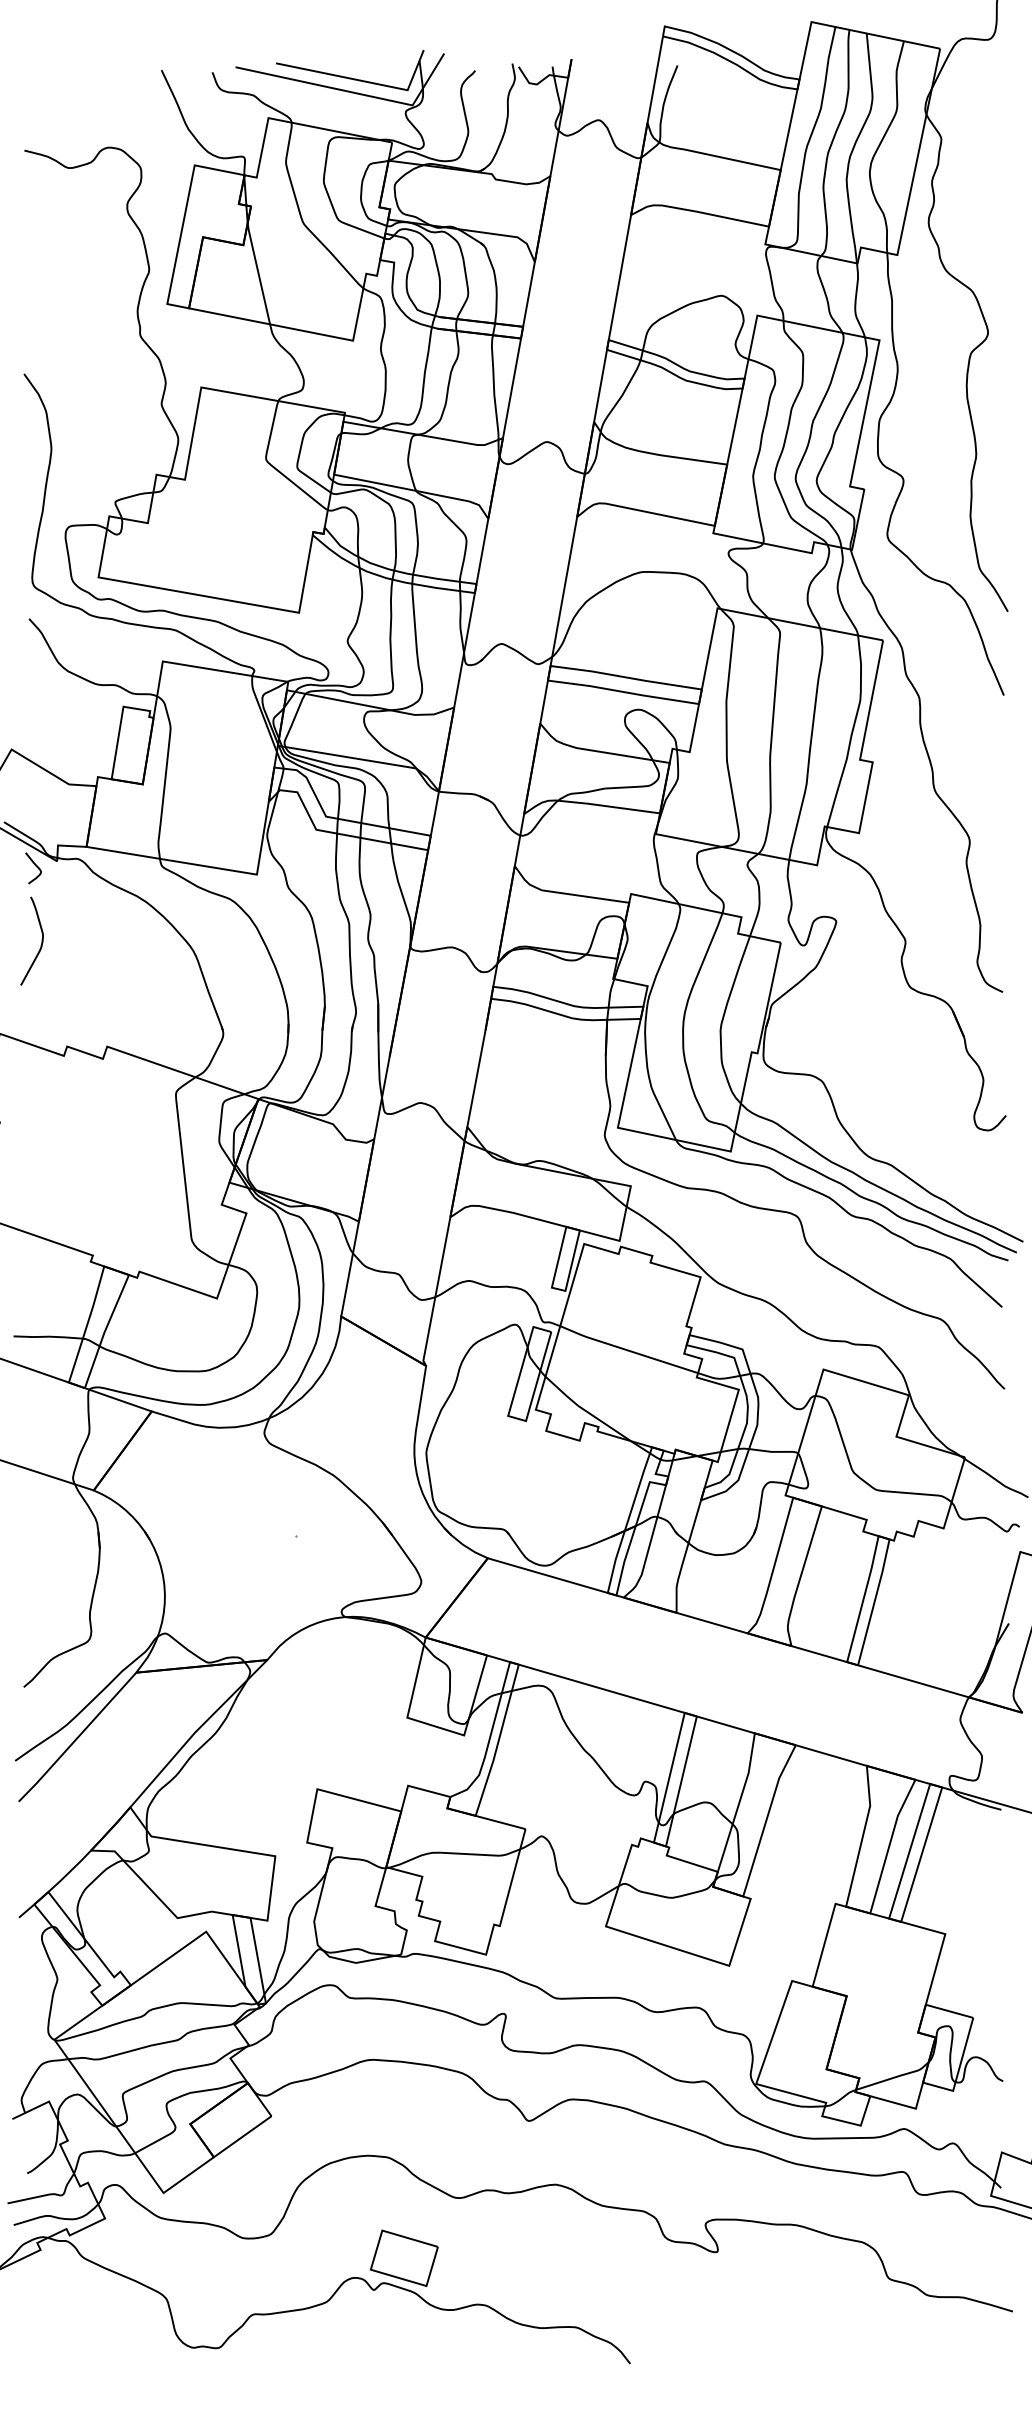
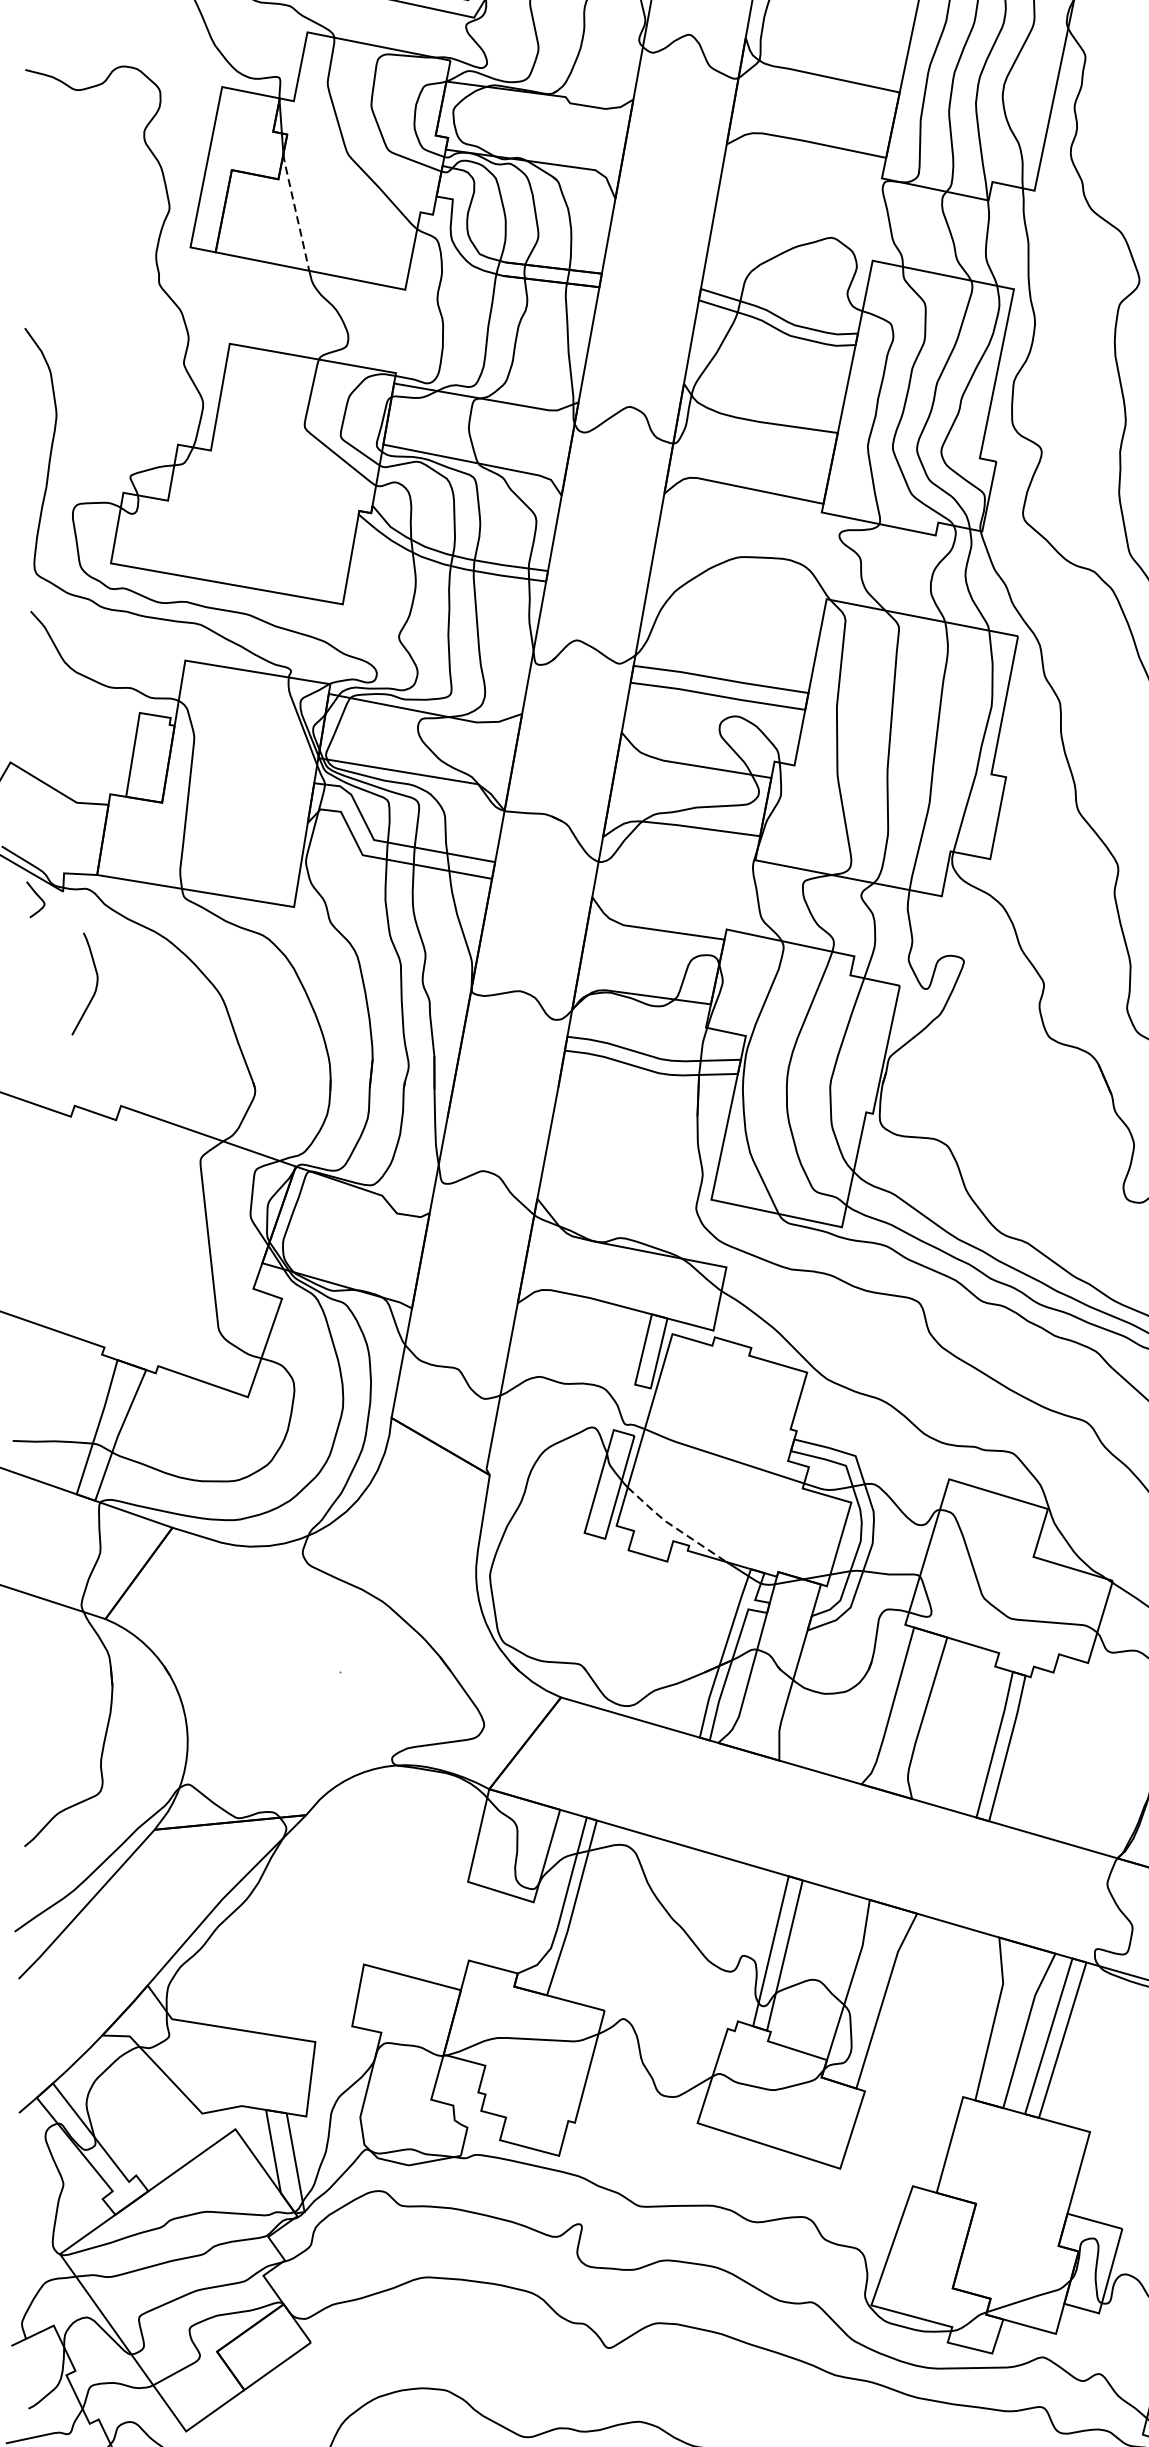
line: (258, 273) -> (295, 212), solid -> dashed
curve: (41, 940) -> (95, 983), moved
line: (585, 1410) -> (674, 1526), solid -> dashed

